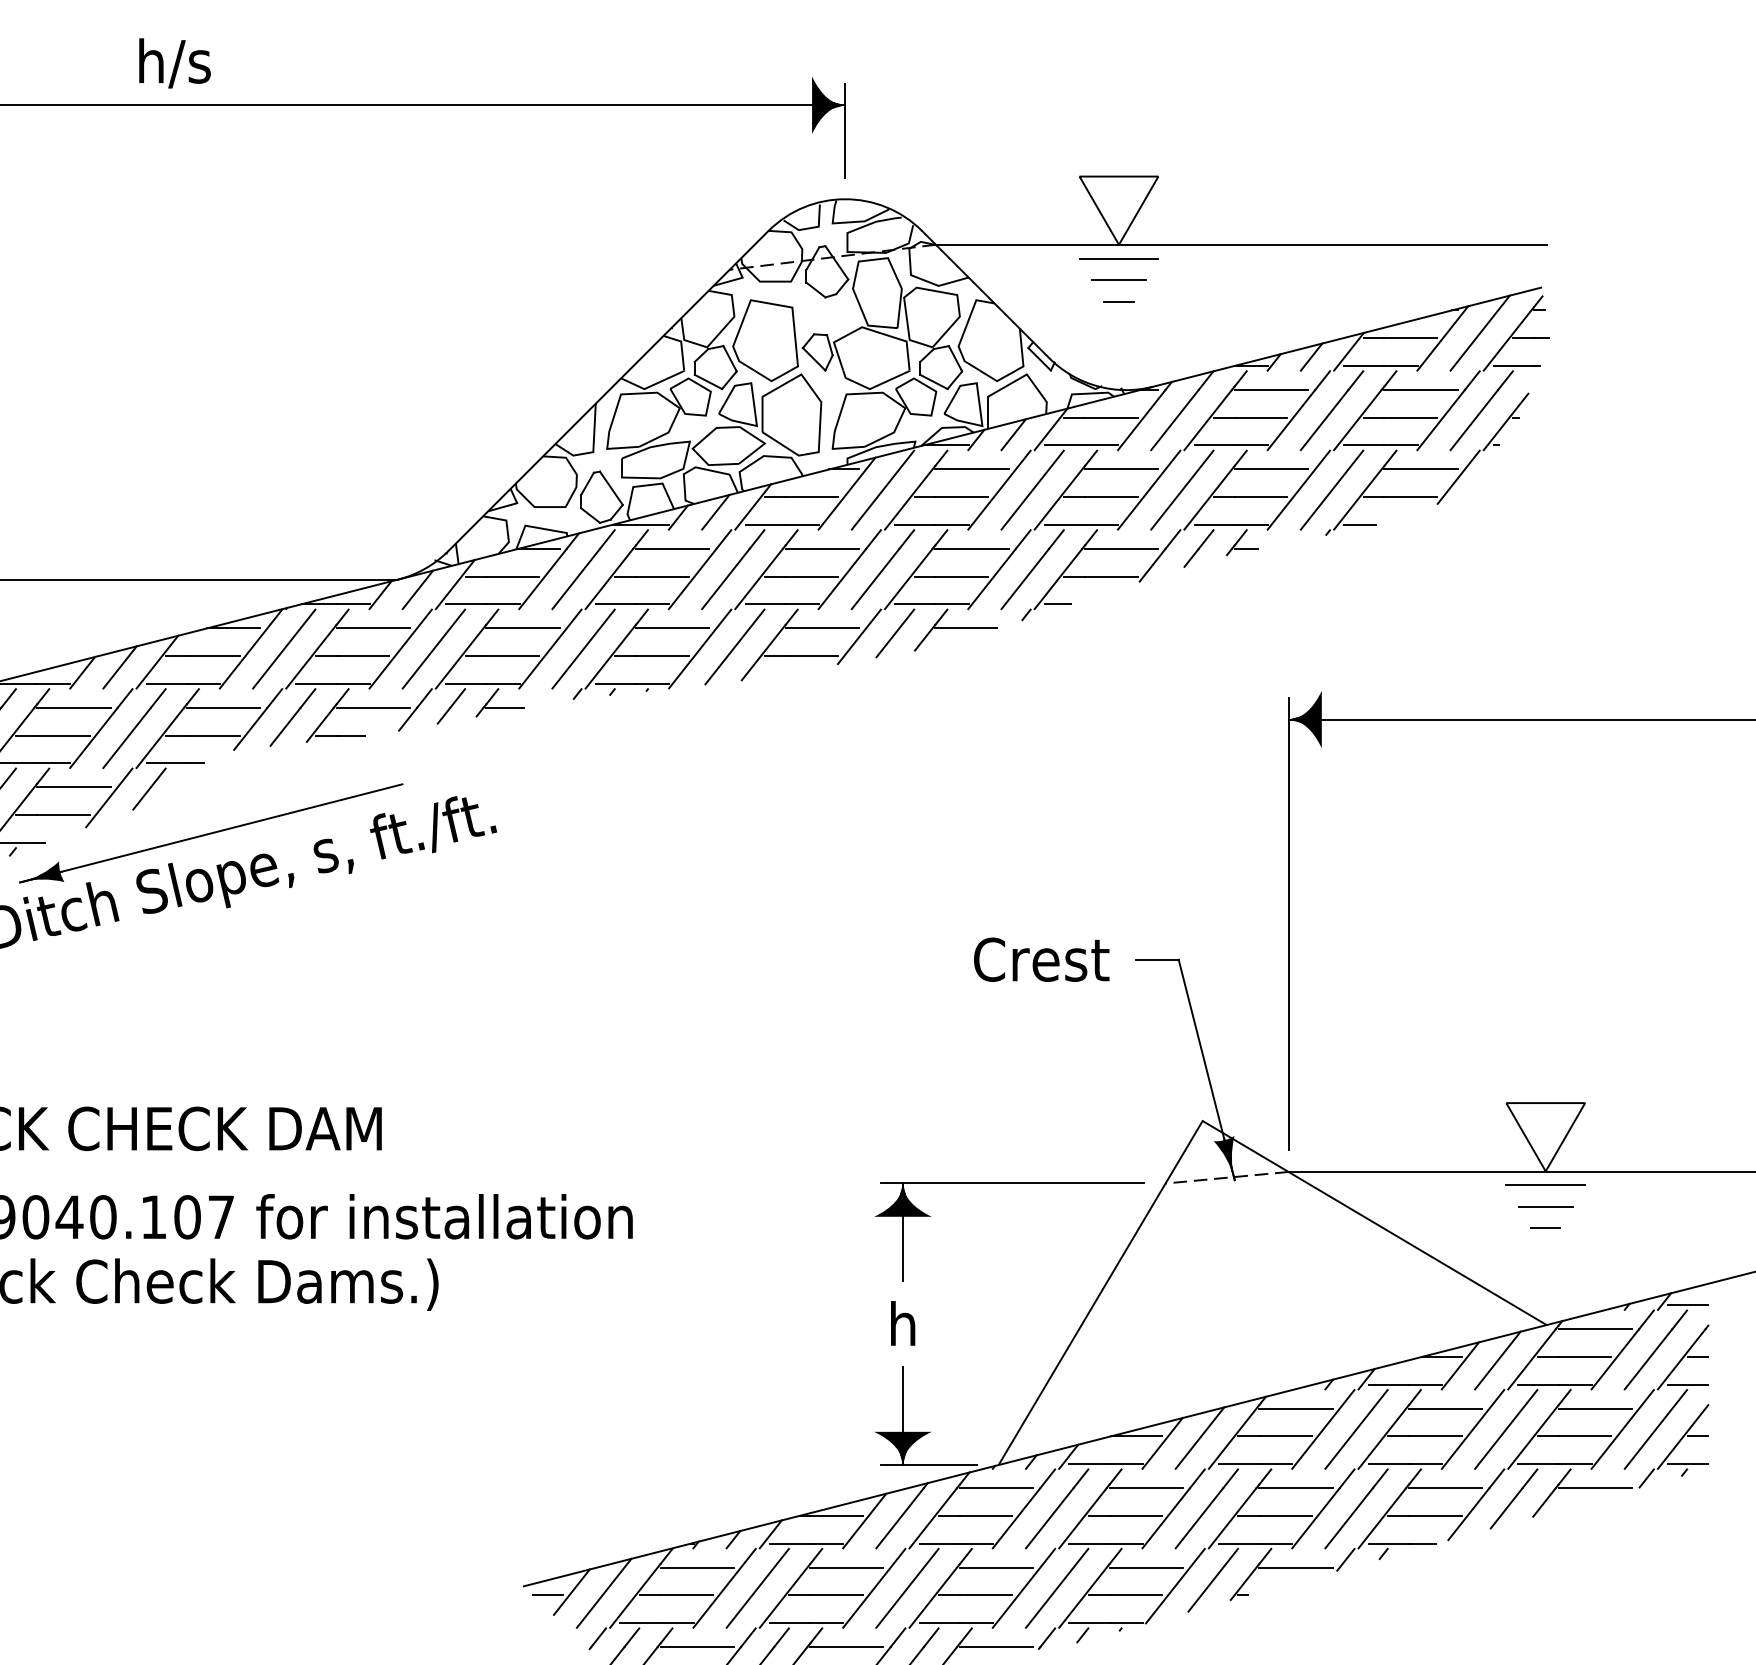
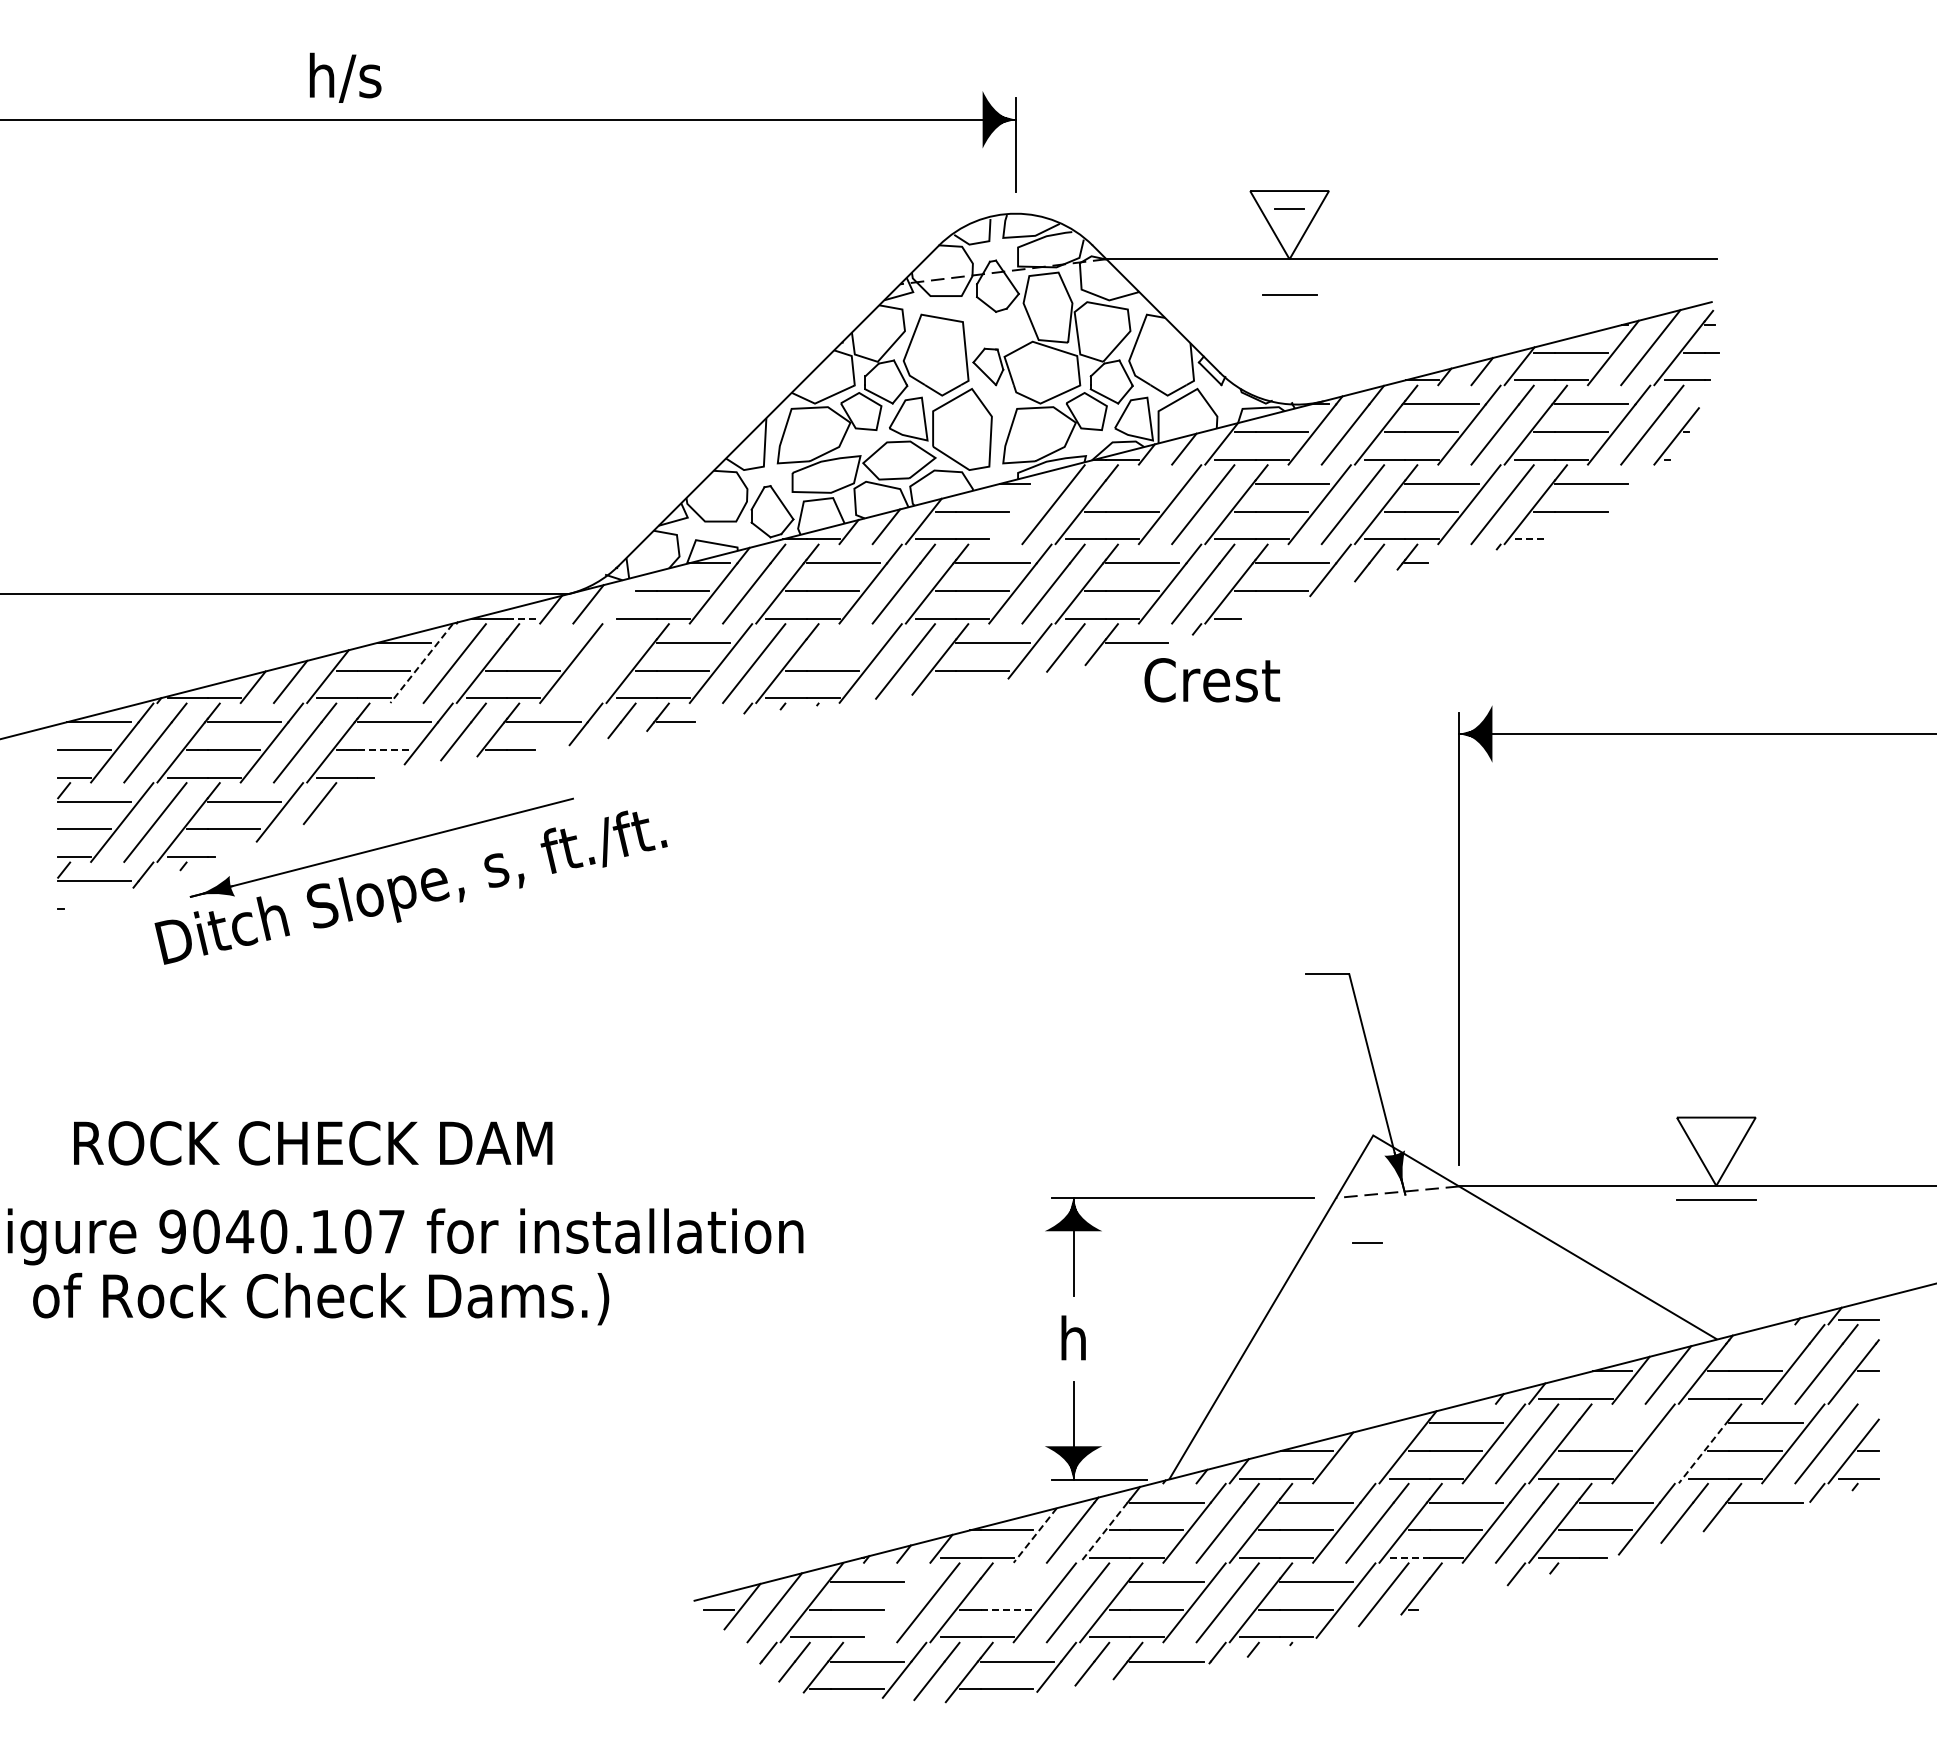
line: (1118, 258) -> (1289, 272), removed
line: (1118, 301) -> (1289, 208), moved
line: (971, 469) -> (1142, 483), removed
line: (1458, 477) -> (1629, 491), removed
line: (846, 494) -> (1017, 508), removed
line: (1359, 525) -> (1530, 539), solid -> dashed
line: (454, 584) -> (625, 598), removed
line: (352, 604) -> (523, 618), solid -> dashed
line: (372, 628) -> (543, 642), removed
line: (671, 628) -> (842, 642), removed
line: (250, 649) -> (421, 663), solid -> dashed
line: (433, 649) -> (604, 663), removed
line: (213, 736) -> (384, 750), solid -> dashed
text: (1040, 960) -> (1211, 680), moved
line: (1544, 1206) -> (1715, 1220), removed
line: (1545, 1228) -> (1367, 1242), moved
line: (1594, 1329) -> (1765, 1343), removed
line: (1687, 1385) -> (1858, 1399), removed
line: (1444, 1409) -> (1615, 1423), removed
line: (1505, 1429) -> (1676, 1443), removed
line: (1533, 1437) -> (1704, 1451), solid -> dashed
line: (1199, 1438) -> (1370, 1452), removed
line: (932, 1519) -> (1103, 1533), solid -> dashed
line: (864, 1521) -> (1035, 1535), solid -> dashed
line: (1239, 1543) -> (1410, 1557), solid -> dashed
line: (846, 1568) -> (1017, 1582), removed
line: (1295, 1568) -> (1466, 1582), removed
line: (724, 1588) -> (895, 1602), removed
line: (836, 1595) -> (1007, 1609), solid -> dashed

